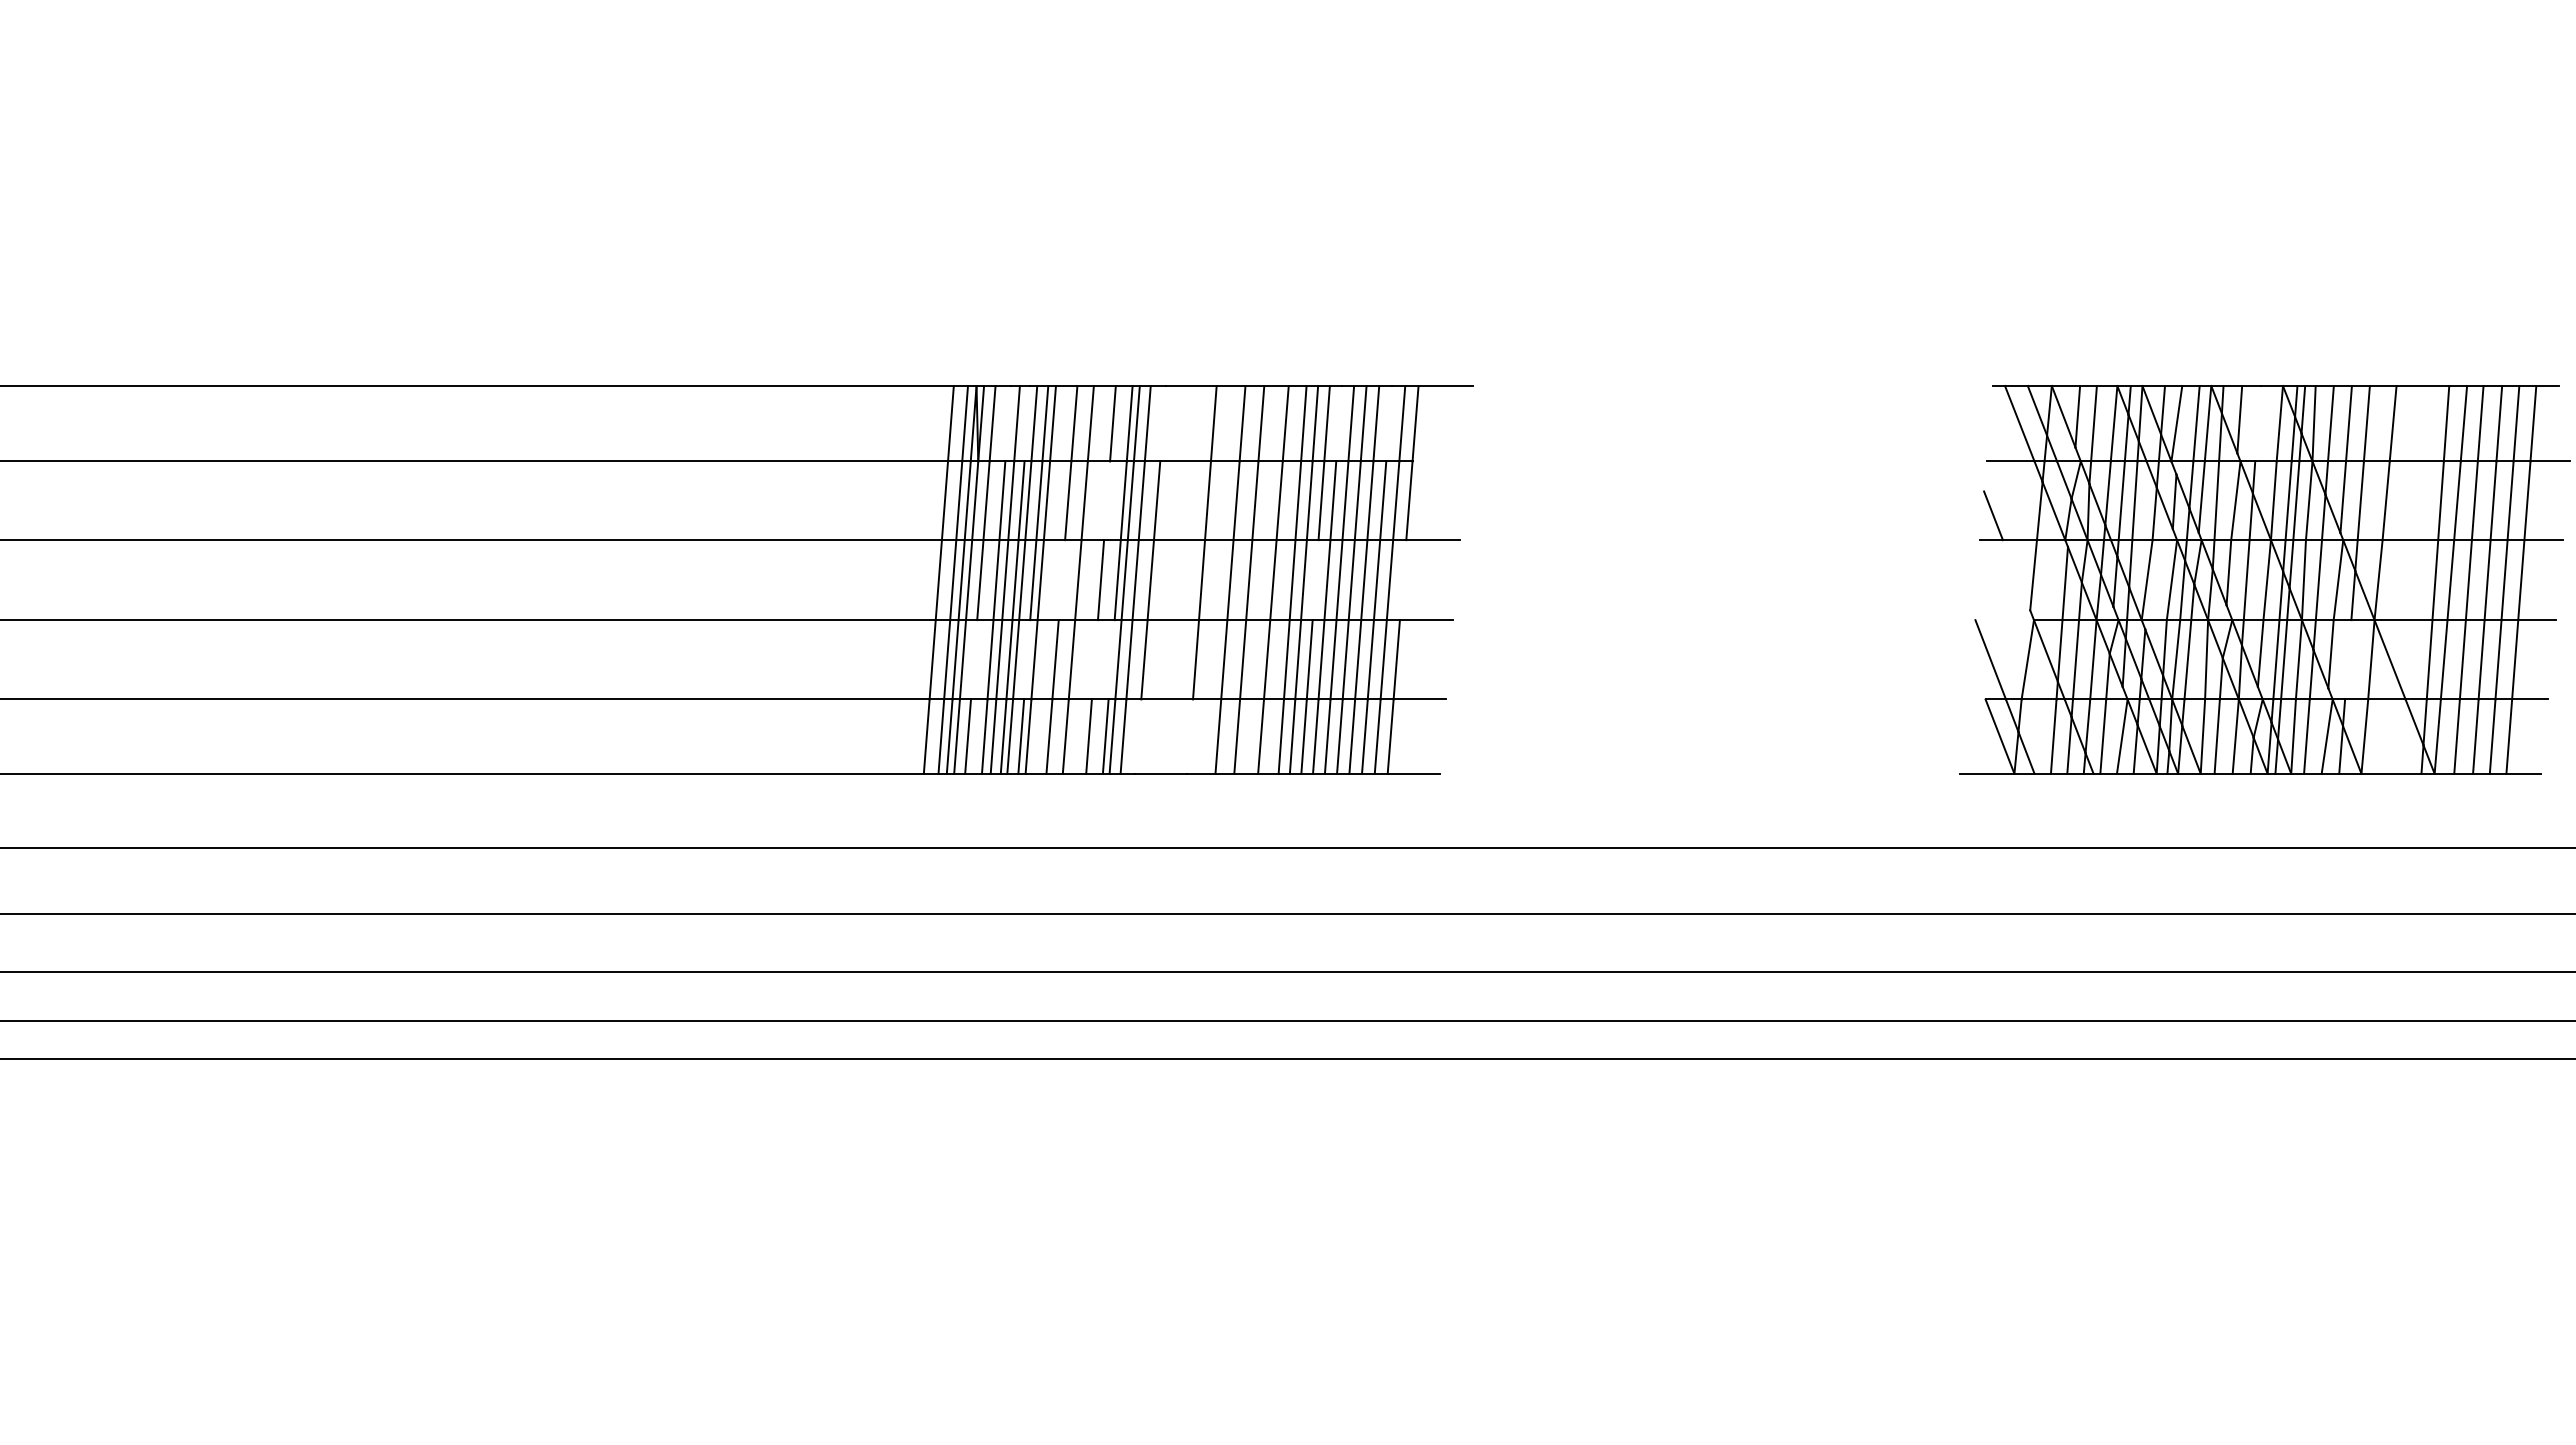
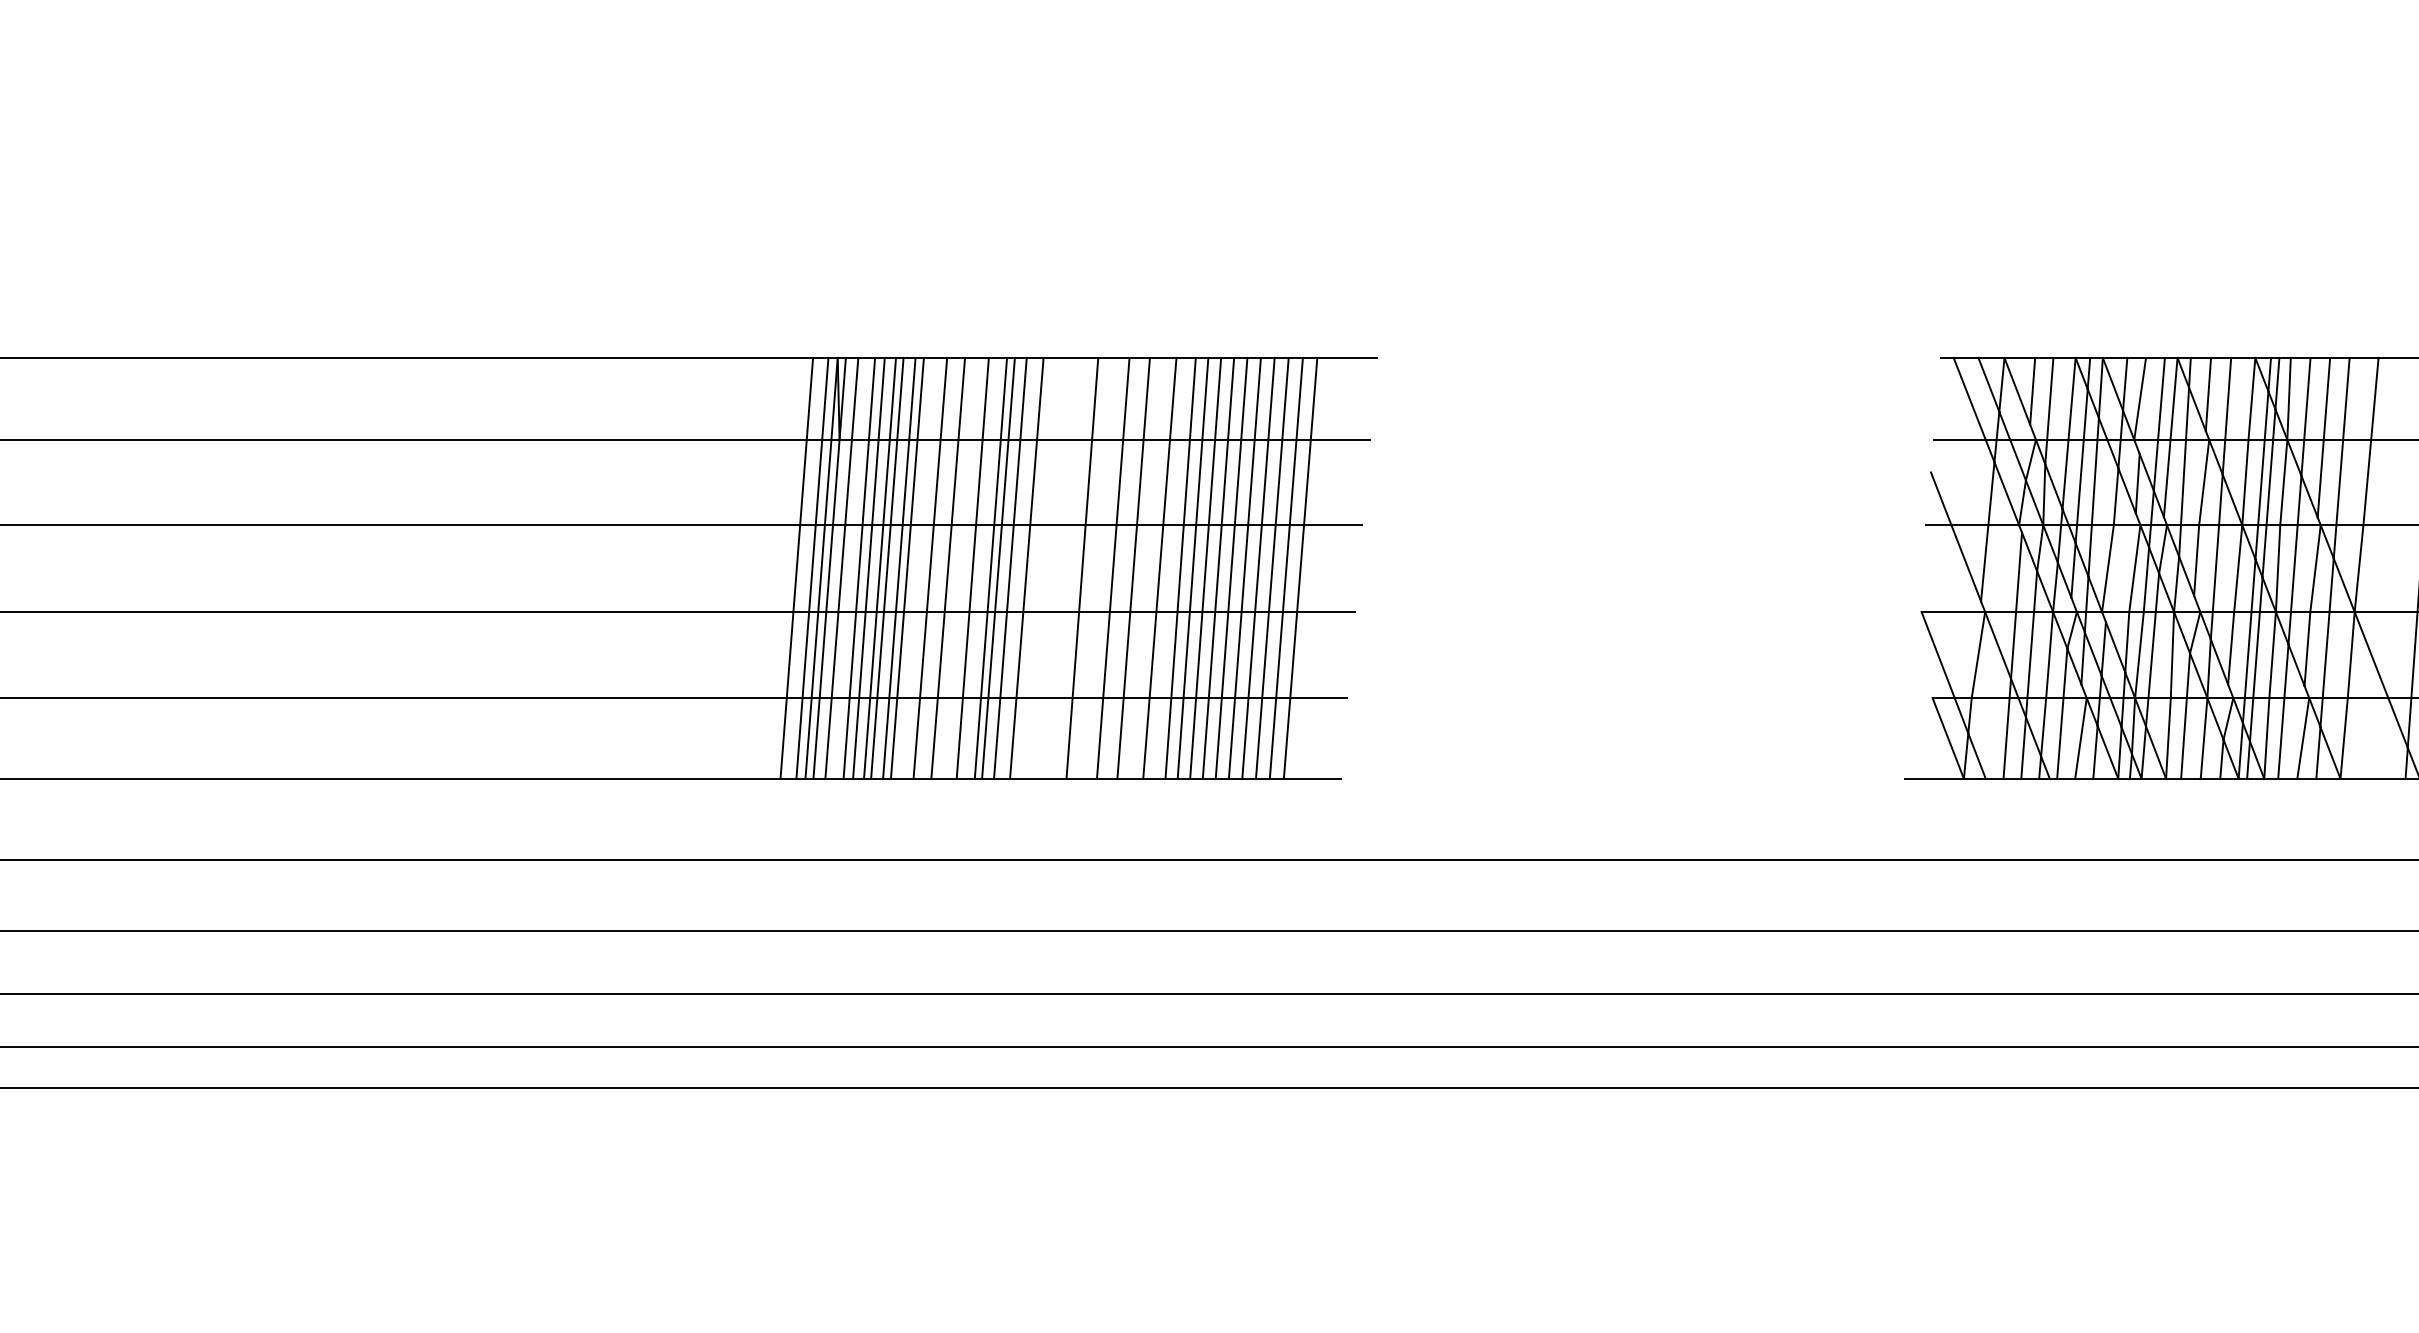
line: (1007, 423) -> (871, 398), added
line: (1027, 423) -> (892, 398), added
line: (1163, 423) -> (1040, 398), added
line: (1338, 423) -> (1230, 398), added
line: (1389, 423) -> (1285, 398), added
line: (2257, 423) -> (2227, 398), added
line: (1439, 461) -> (1340, 439), added
line: (1107, 500) -> (979, 482), added
line: (2016, 575) -> (1966, 563), added
line: (1061, 580) -> (929, 569), added
line: (1315, 580) -> (1205, 569), added
line: (1402, 580) -> (1299, 569), added
line: (2004, 620) -> (1953, 612), added
line: (974, 659) -> (835, 654), added
line: (1027, 659) -> (892, 654), added
line: (1094, 659) -> (965, 654), added
line: (1111, 659) -> (984, 654), added
line: (2348, 659) -> (2326, 654), added
line: (1138, 736) -> (1013, 738), added
line: (1190, 736) -> (1069, 738), added

